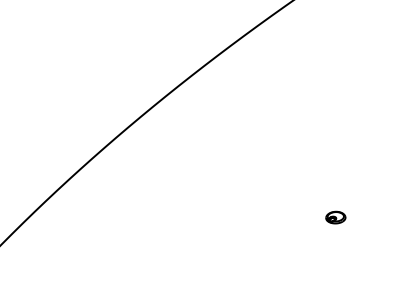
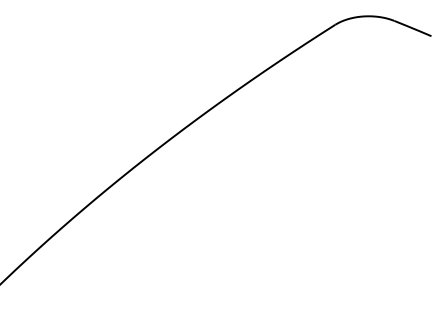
part: (335, 216) -> (349, 255), removed

